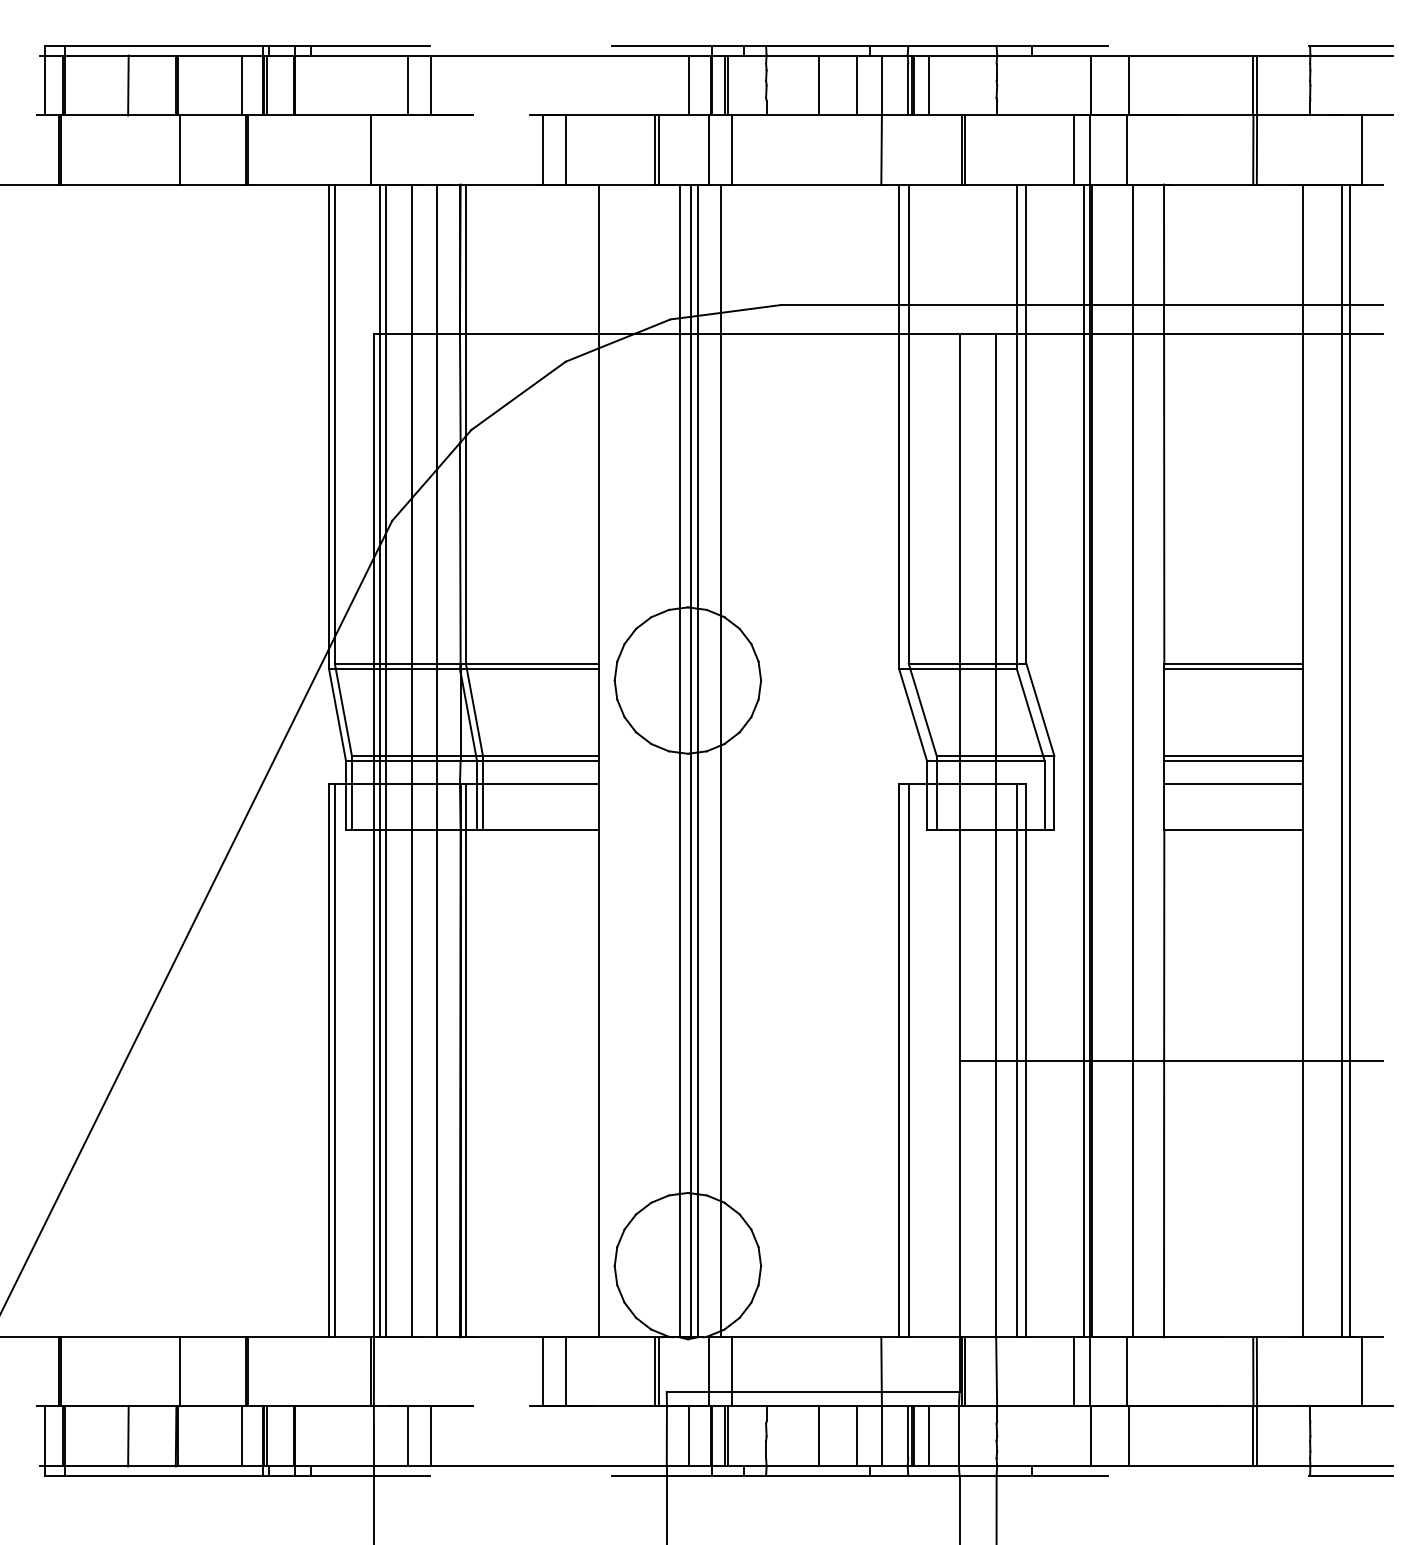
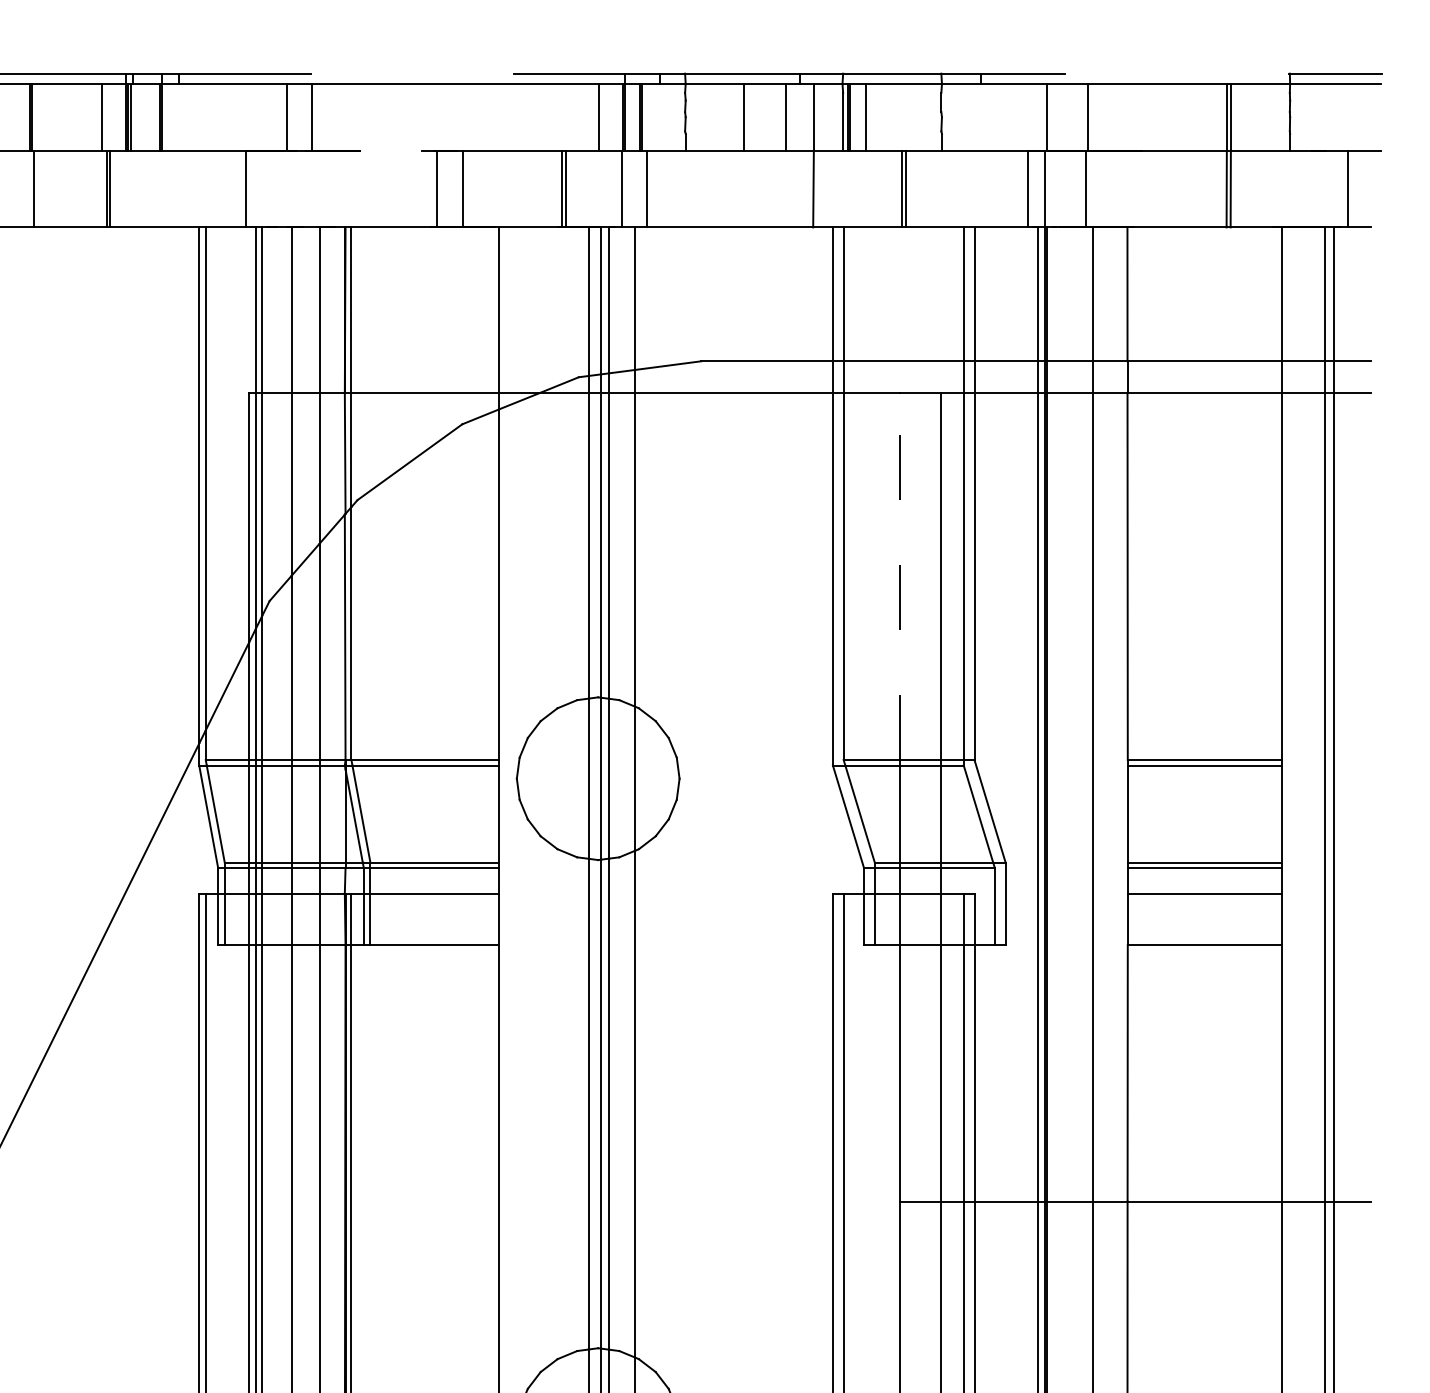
line: (959, 498) -> (900, 576), solid -> dashed

